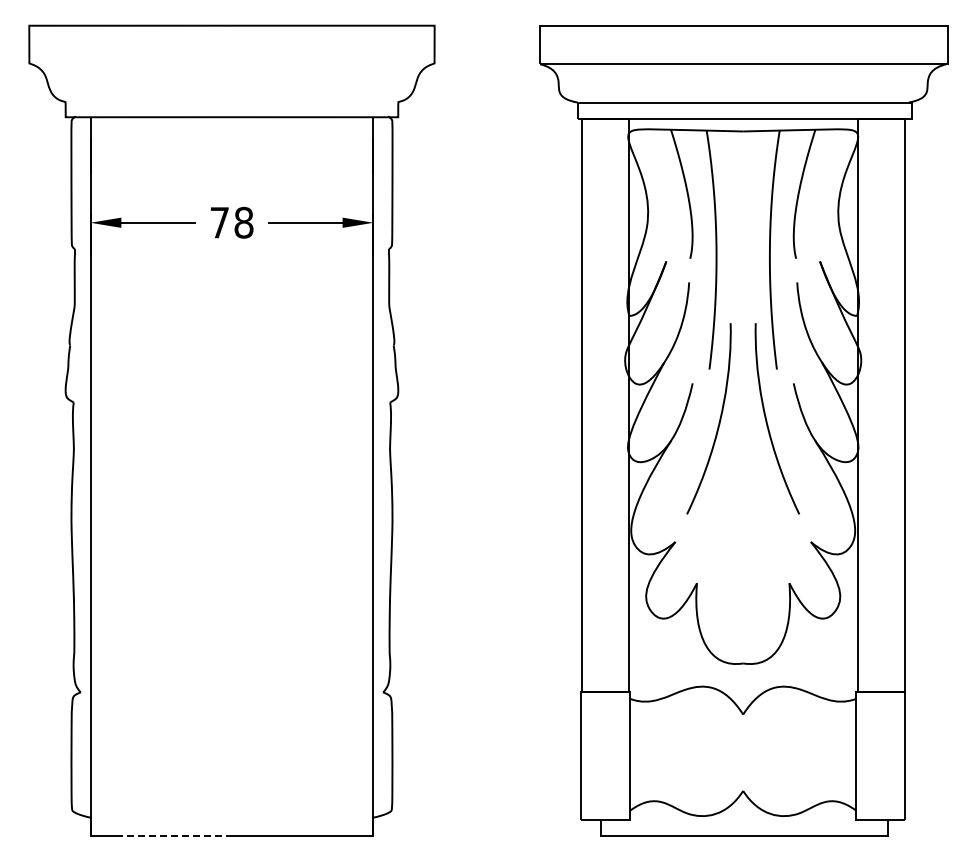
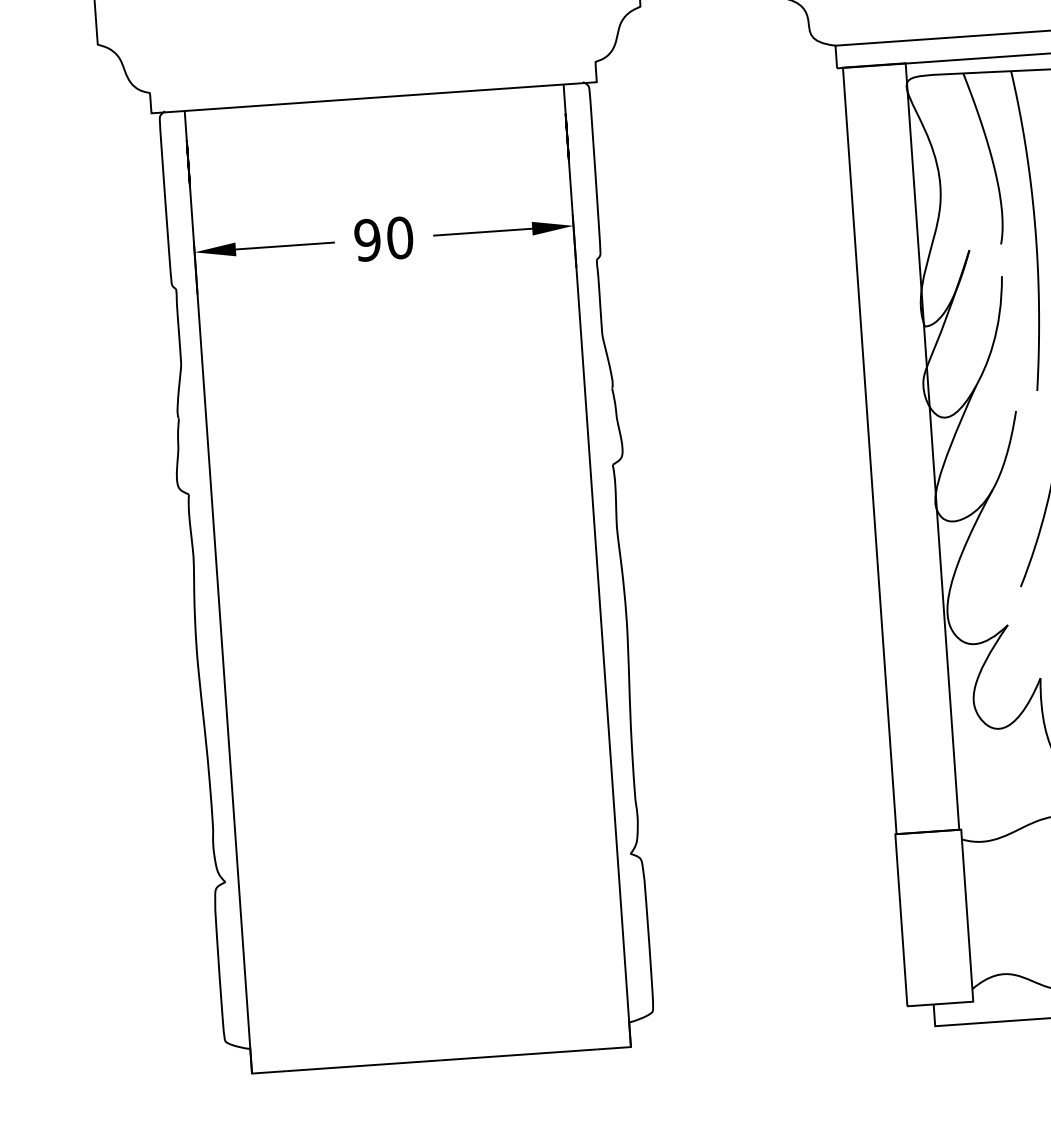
text: (231, 222) -> (383, 238), 78 -> 90
line: (174, 835) -> (364, 1065), dashed -> solid

